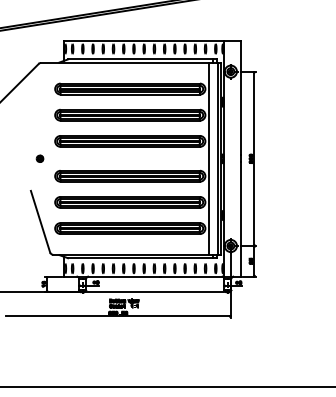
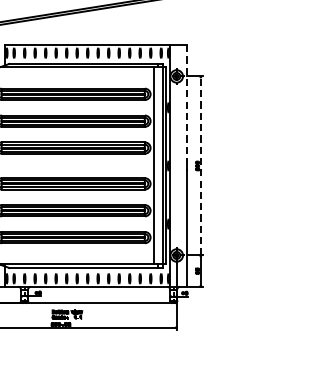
line: (241, 98) -> (187, 103), solid -> dashed
line: (254, 158) -> (201, 165), solid -> dashed

